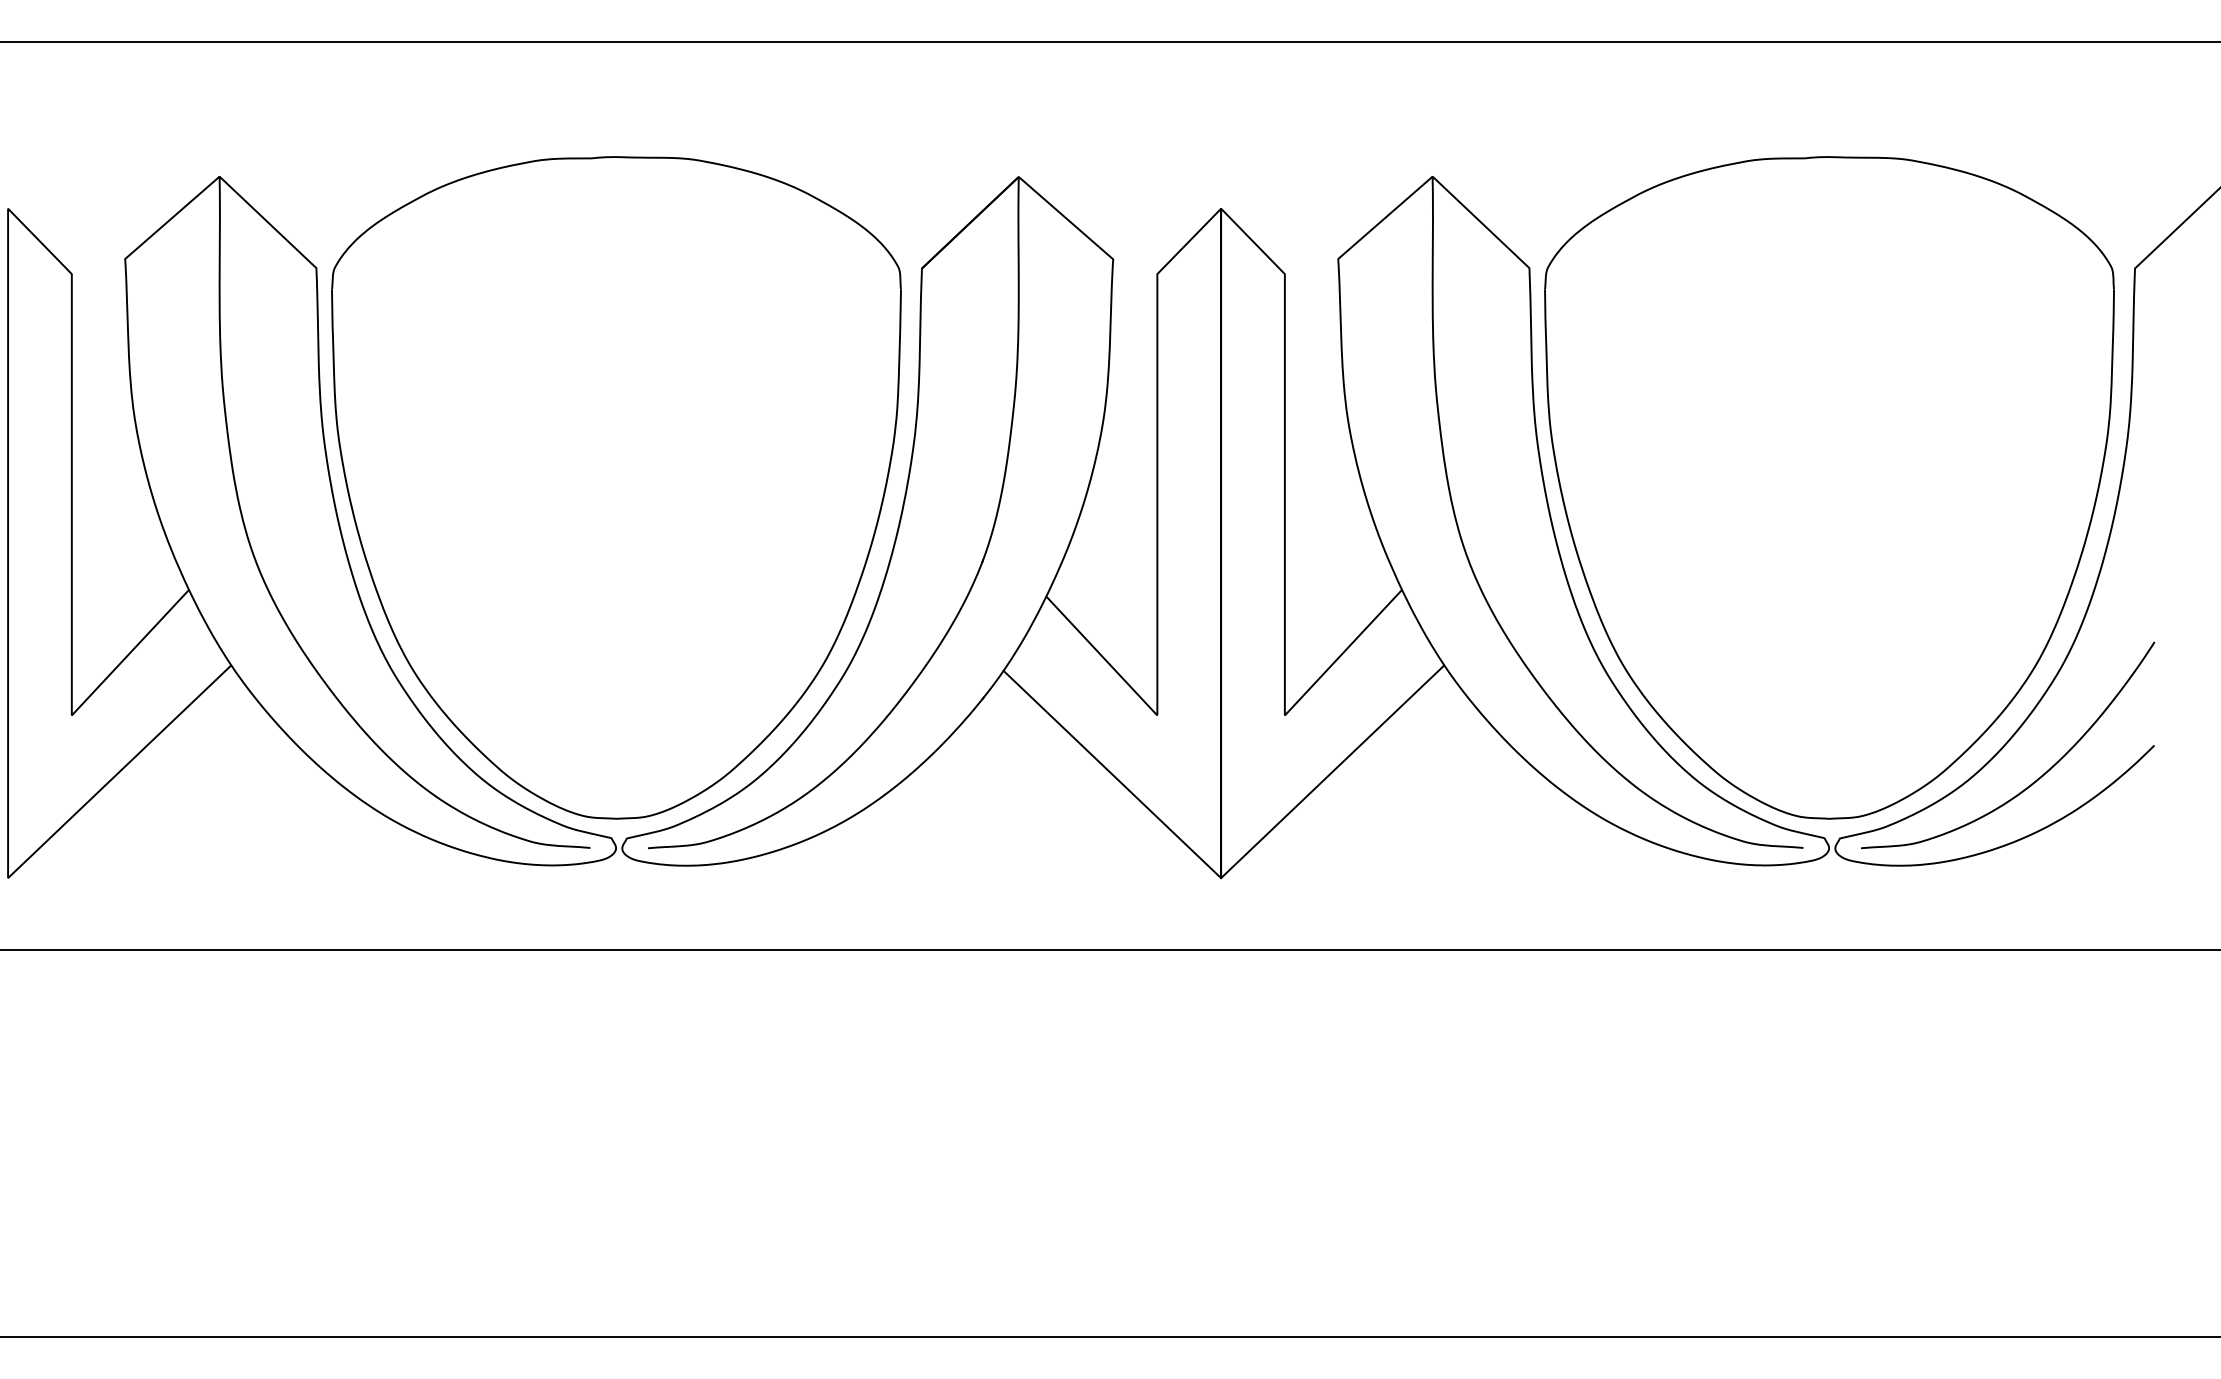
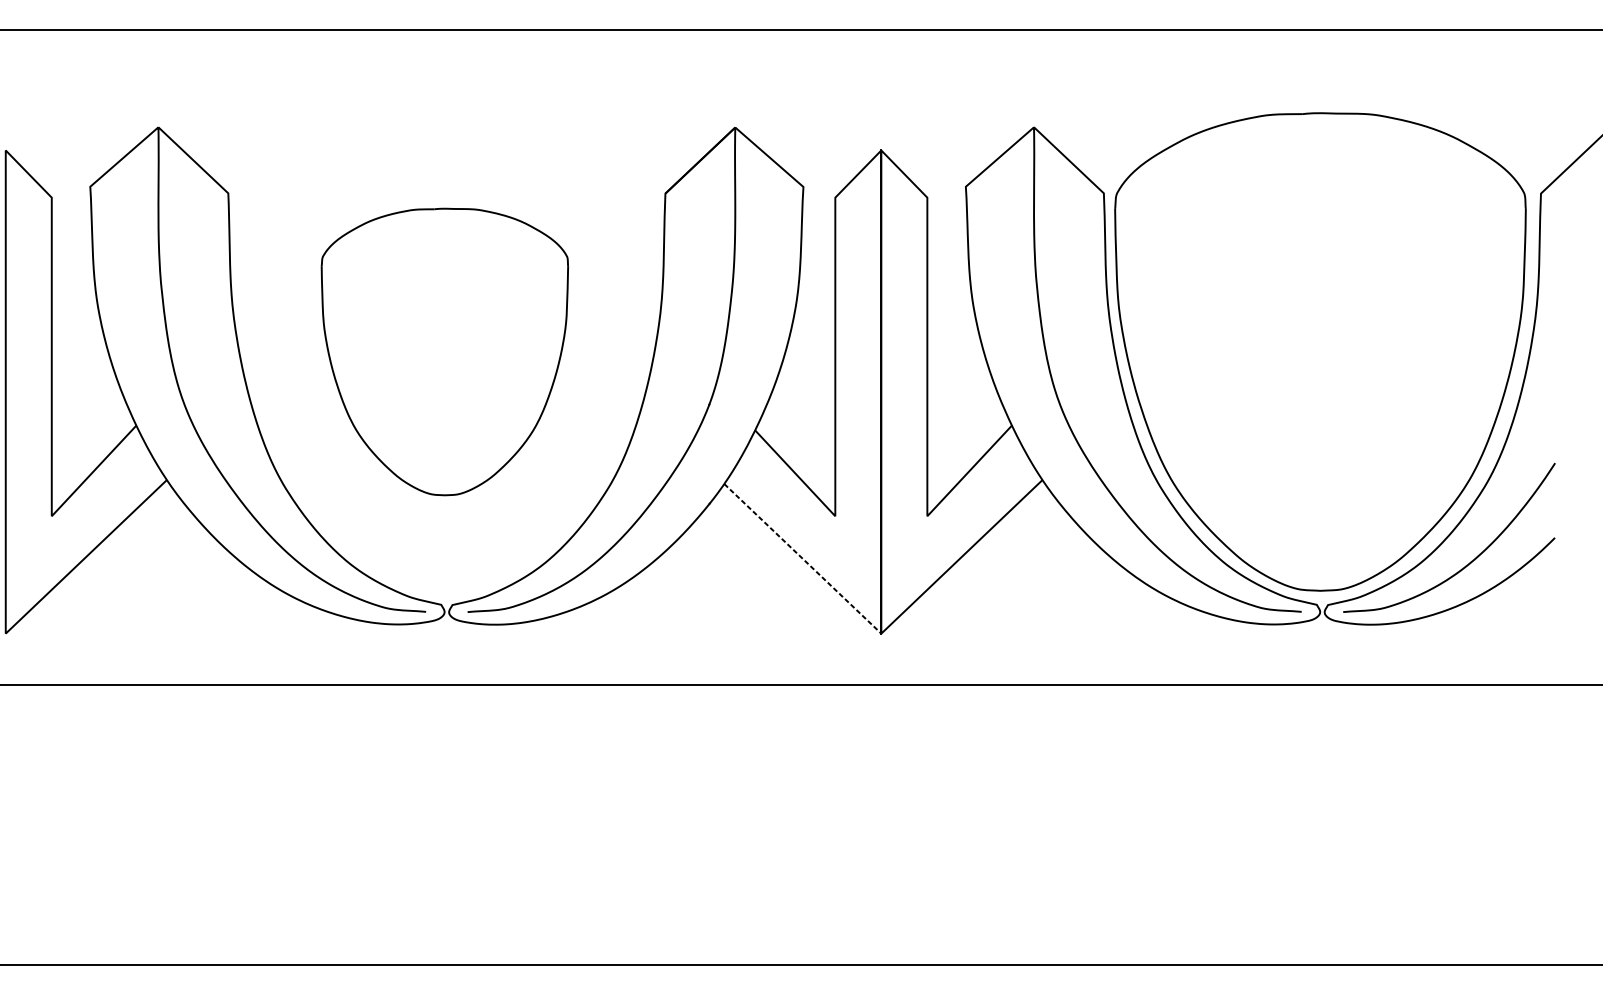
part: (616, 487) -> (444, 351), size x0.6
line: (1112, 774) -> (802, 558), solid -> dashed

